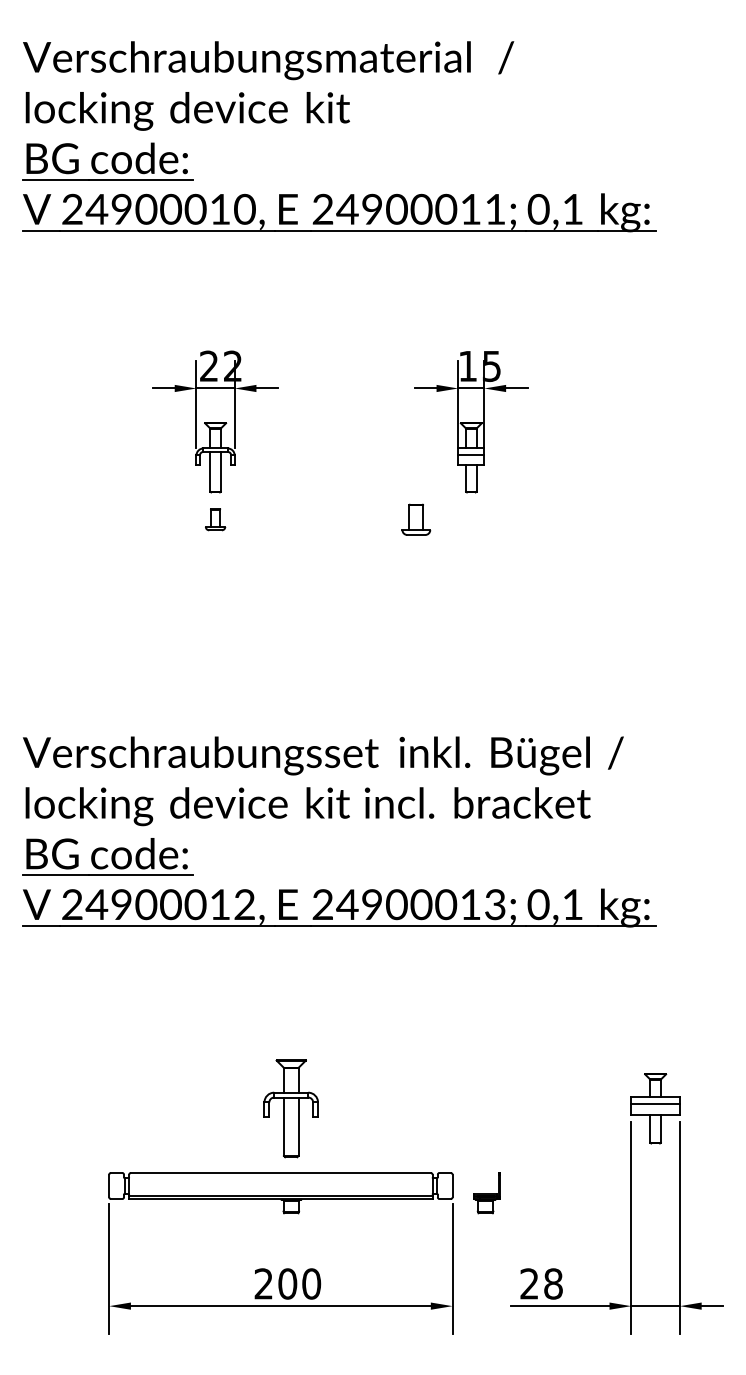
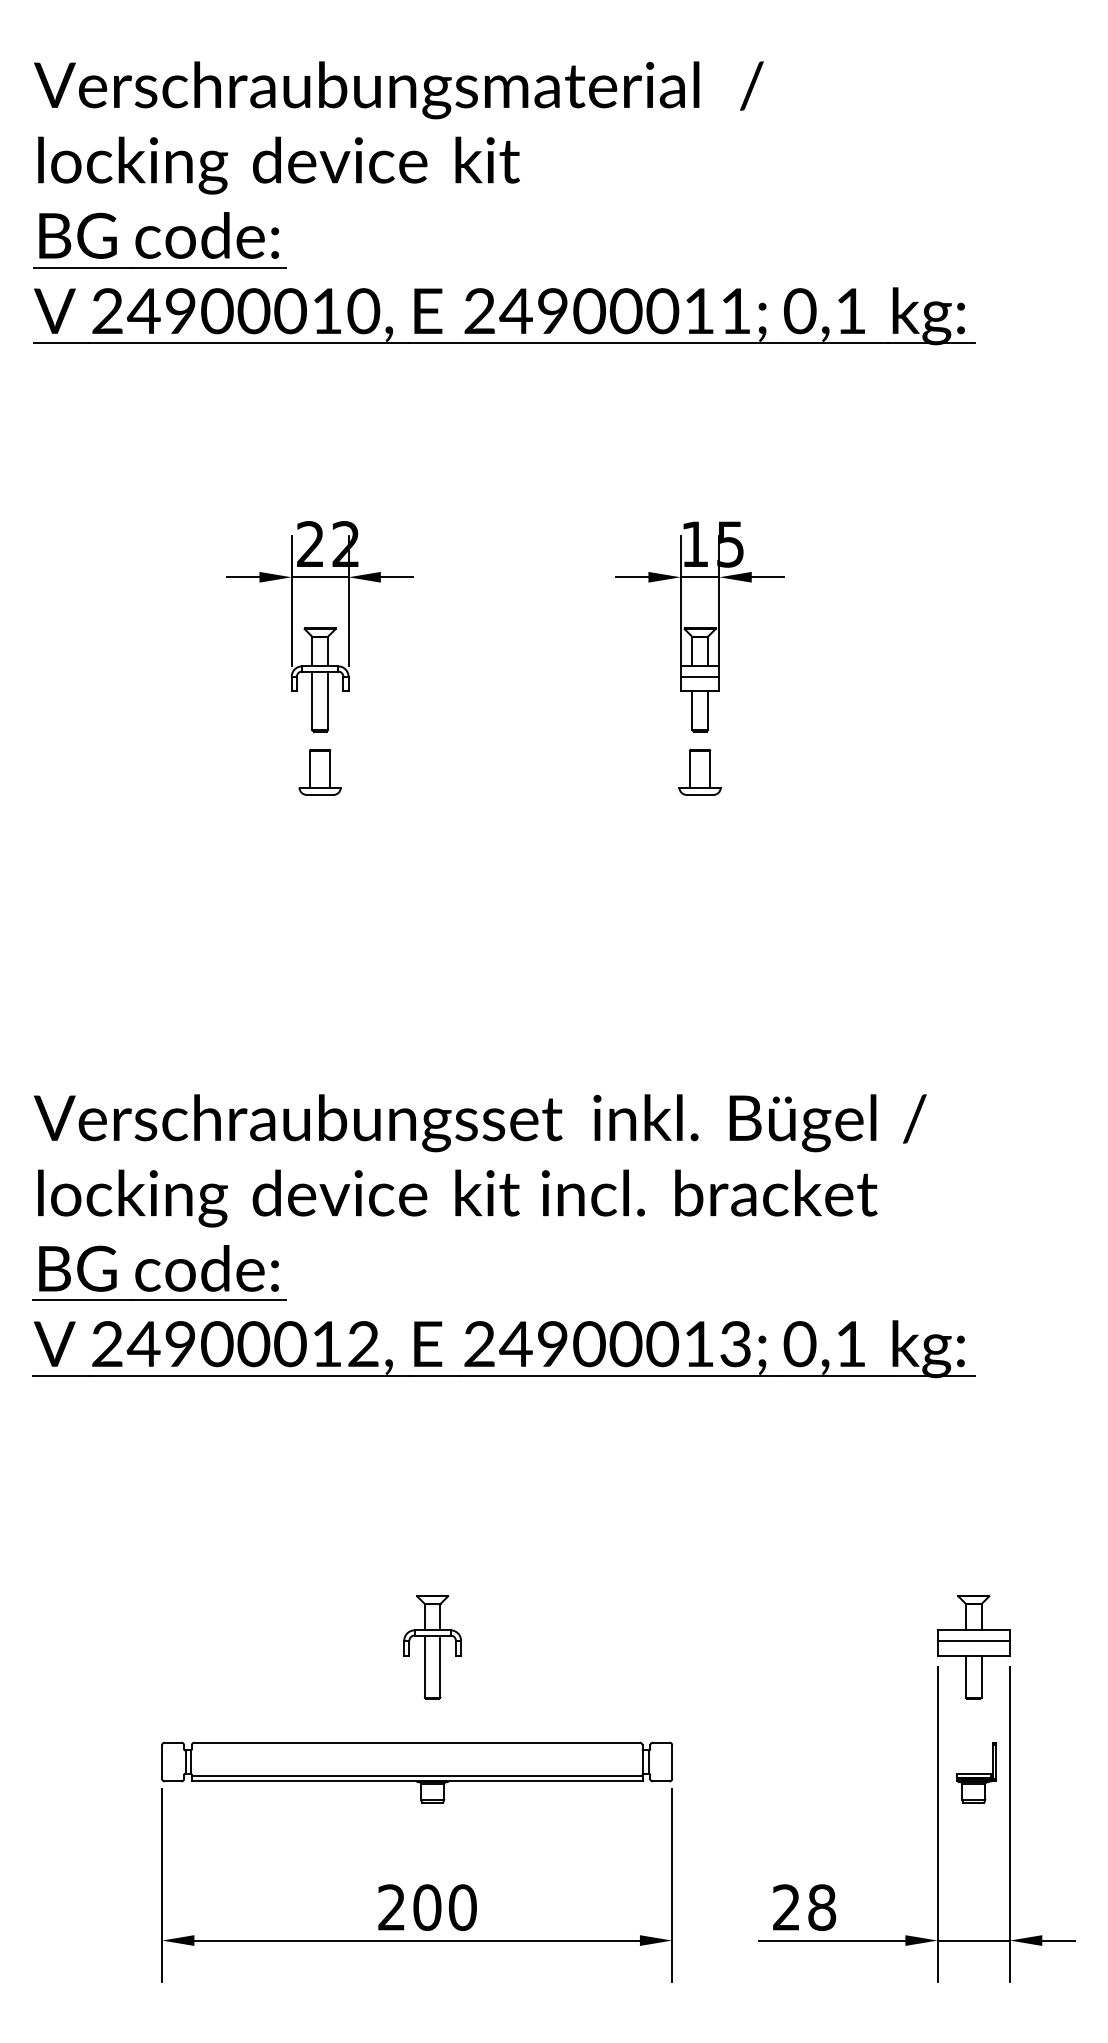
part: (215, 519) -> (320, 771), size x1.43
part: (416, 519) -> (700, 771), moved
part: (291, 1108) -> (432, 1646), size x0.71
part: (486, 1193) -> (975, 1773), moved

